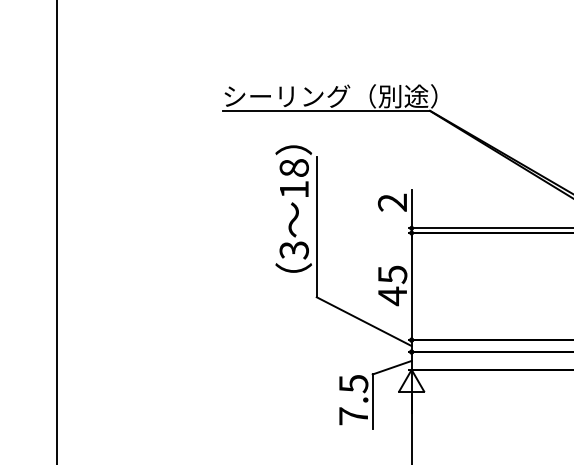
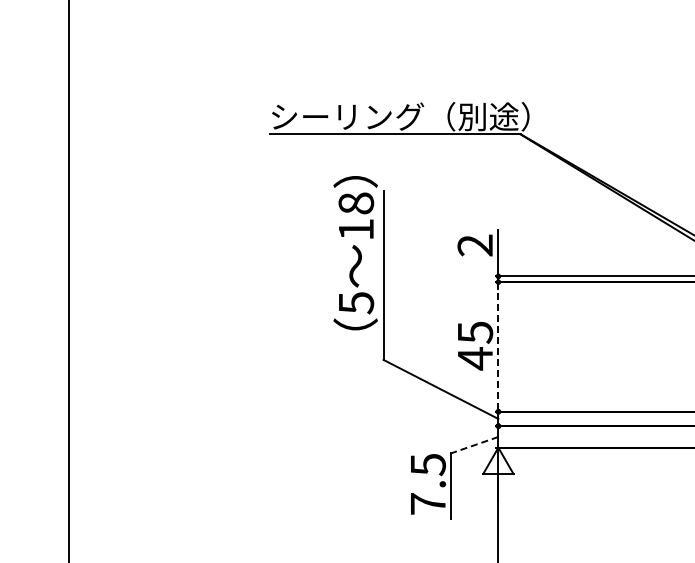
text: (293, 249) -> (355, 302), 3 -> 5
line: (411, 286) -> (498, 346), solid -> dashed
line: (391, 368) -> (474, 445), solid -> dashed

